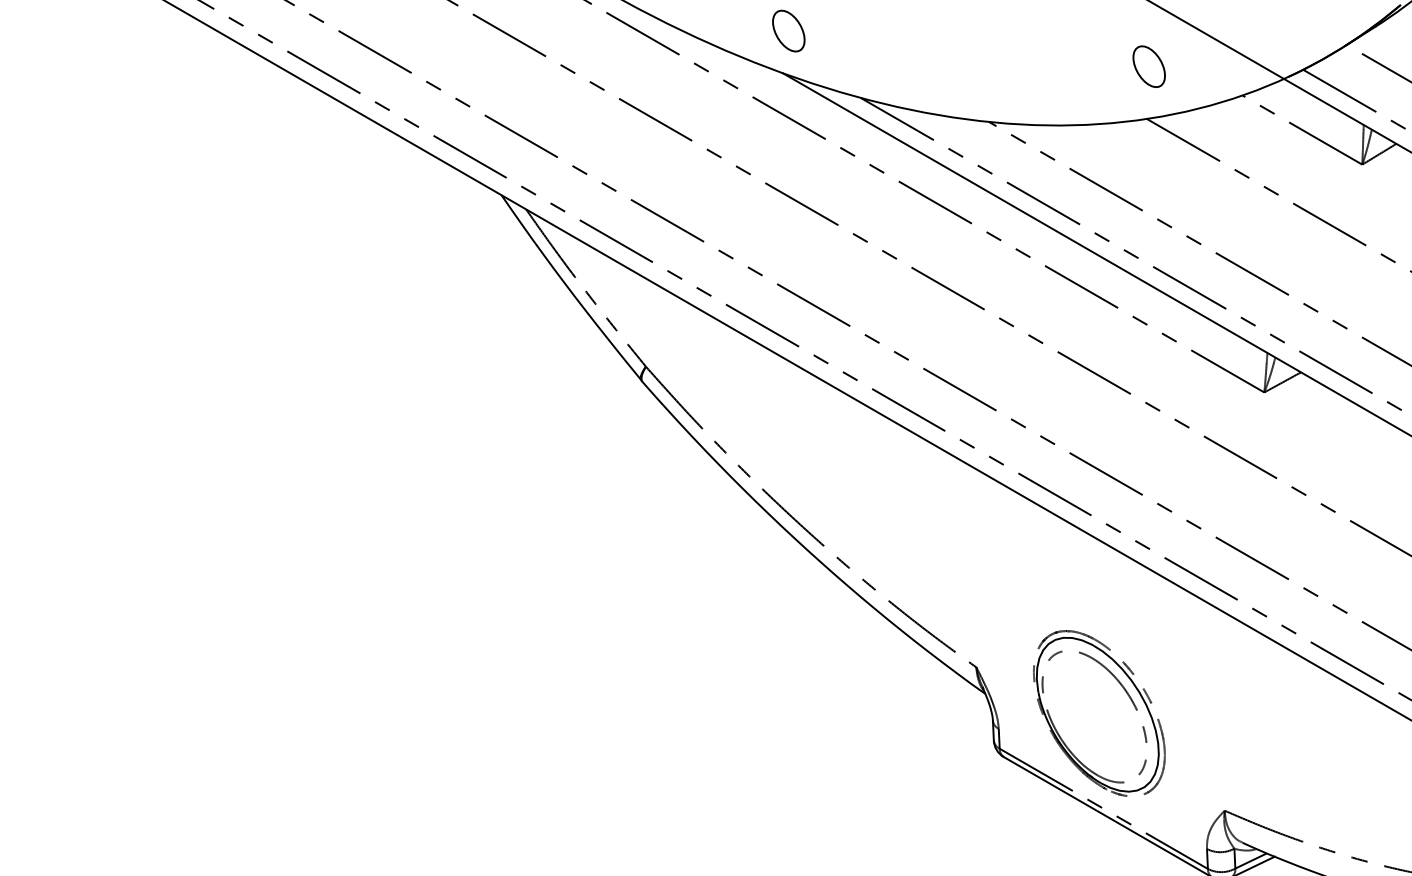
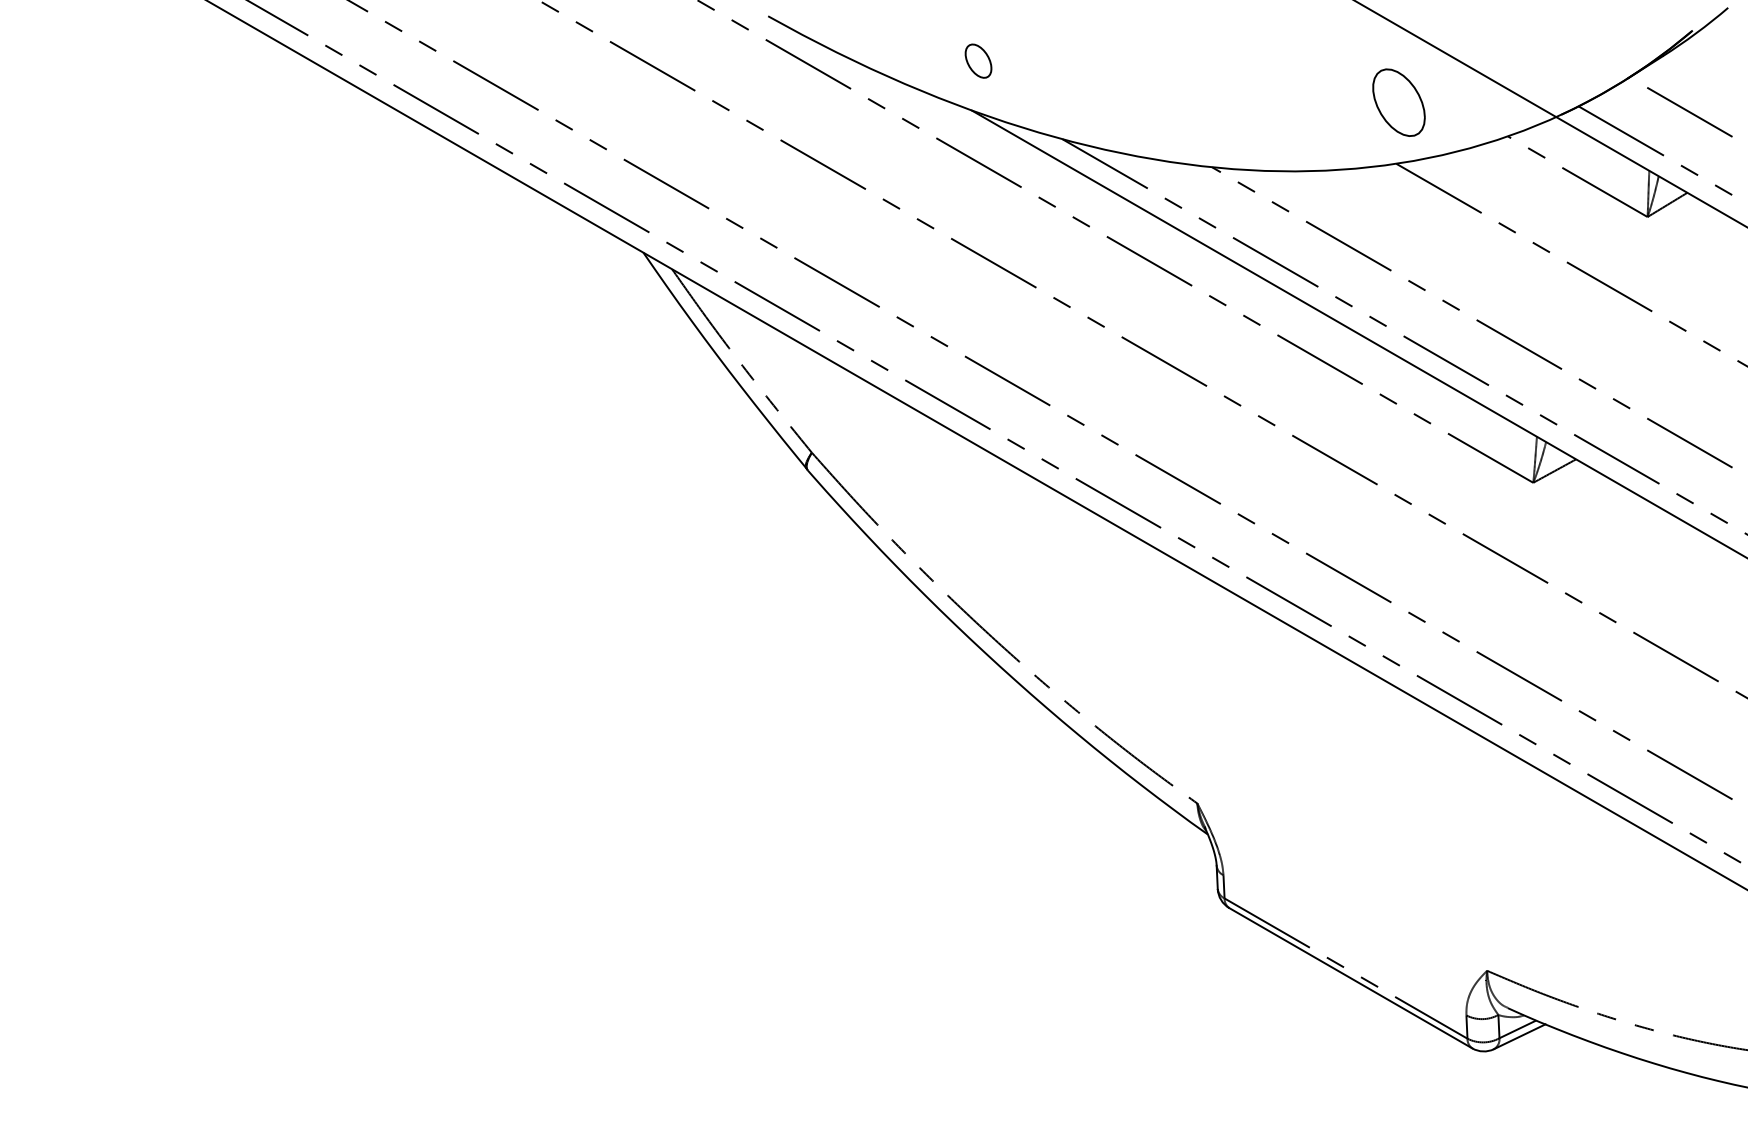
part: (788, 30) -> (978, 60), size x0.7
part: (1148, 66) -> (1398, 102), size x1.4
part: (1099, 713) -> (1340, 857), removed

